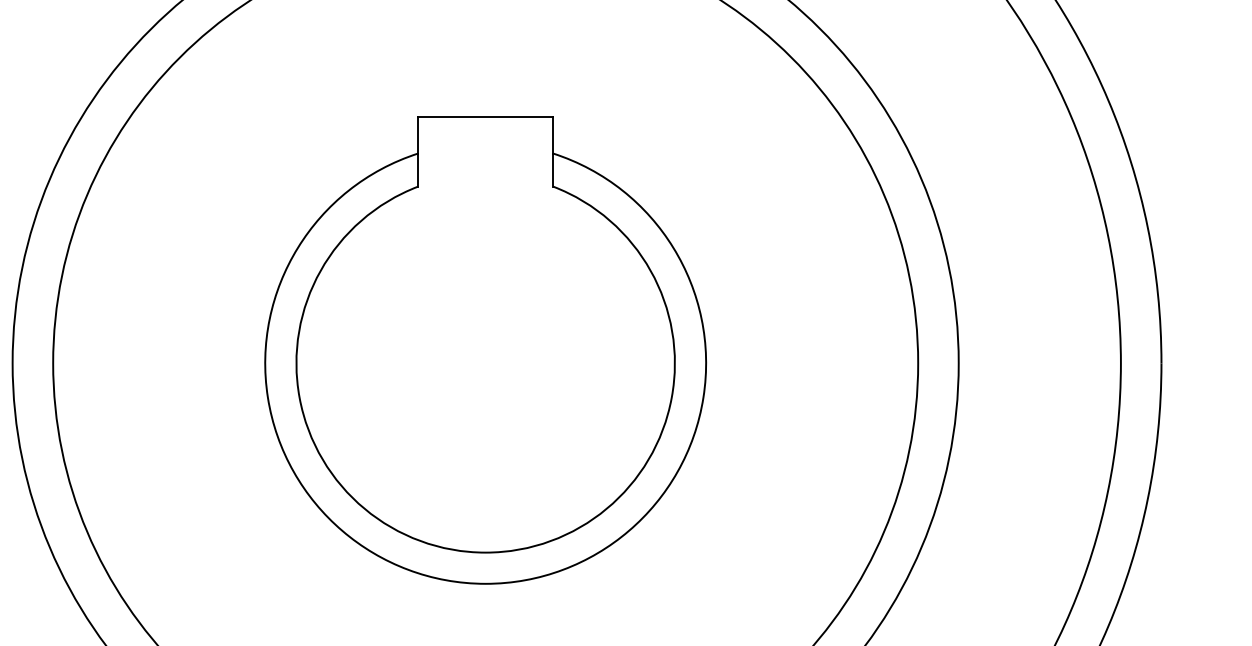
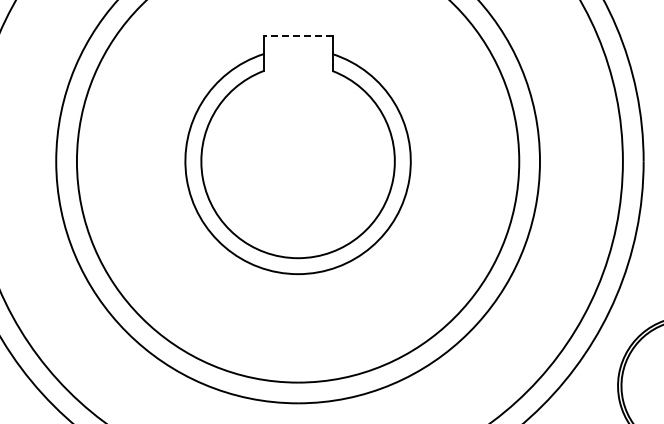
line: (486, 117) -> (298, 35), solid -> dashed

